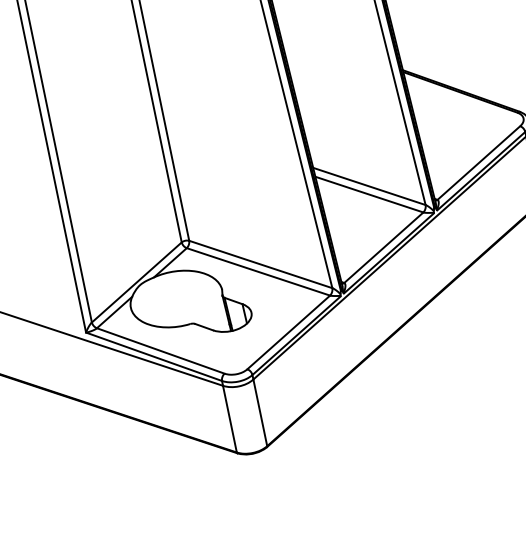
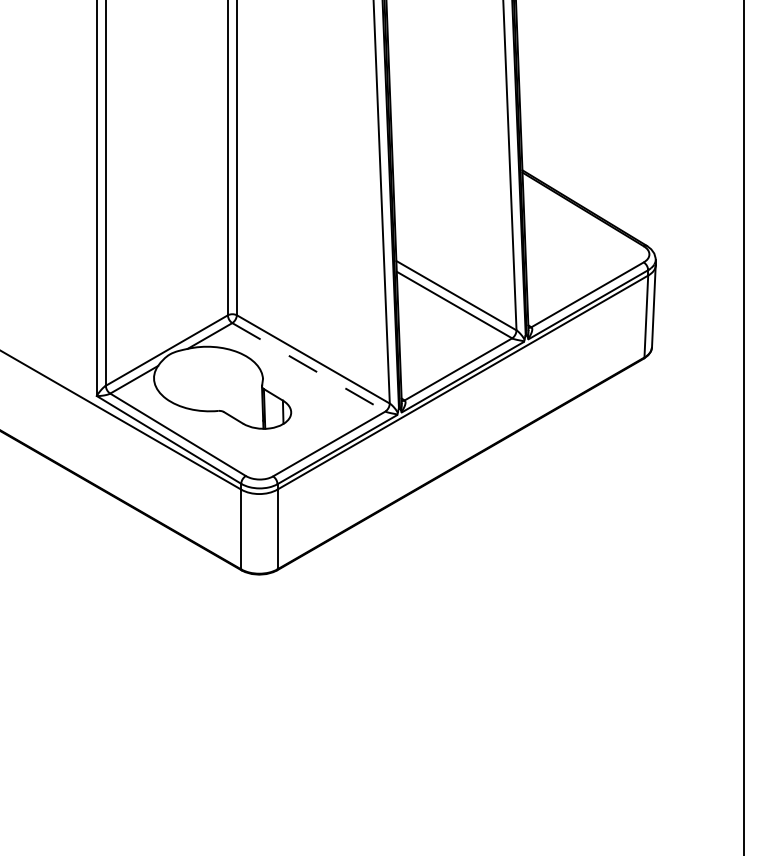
line: (258, 271) -> (309, 367), solid -> dashed

